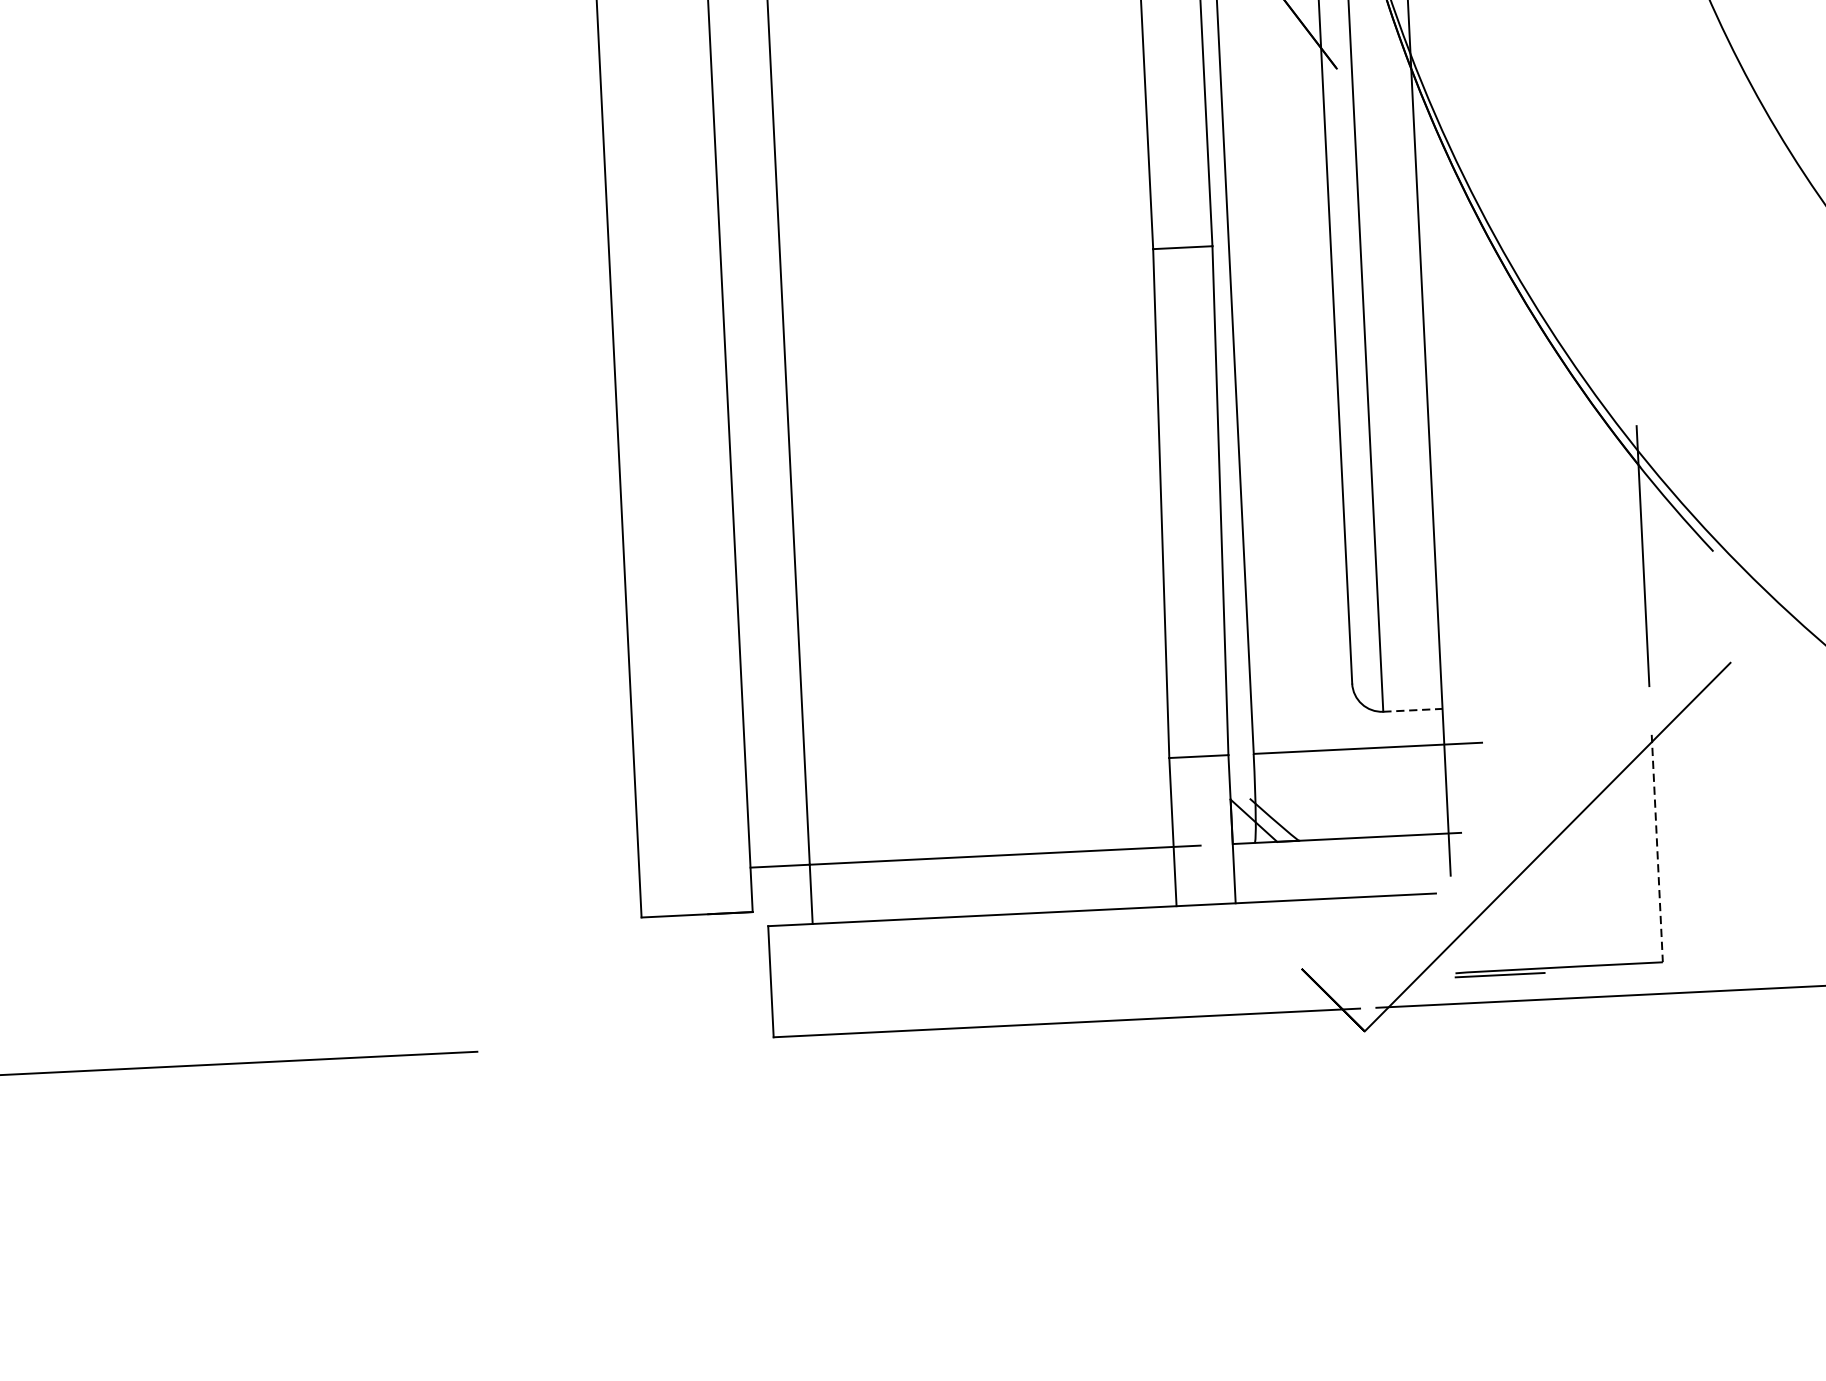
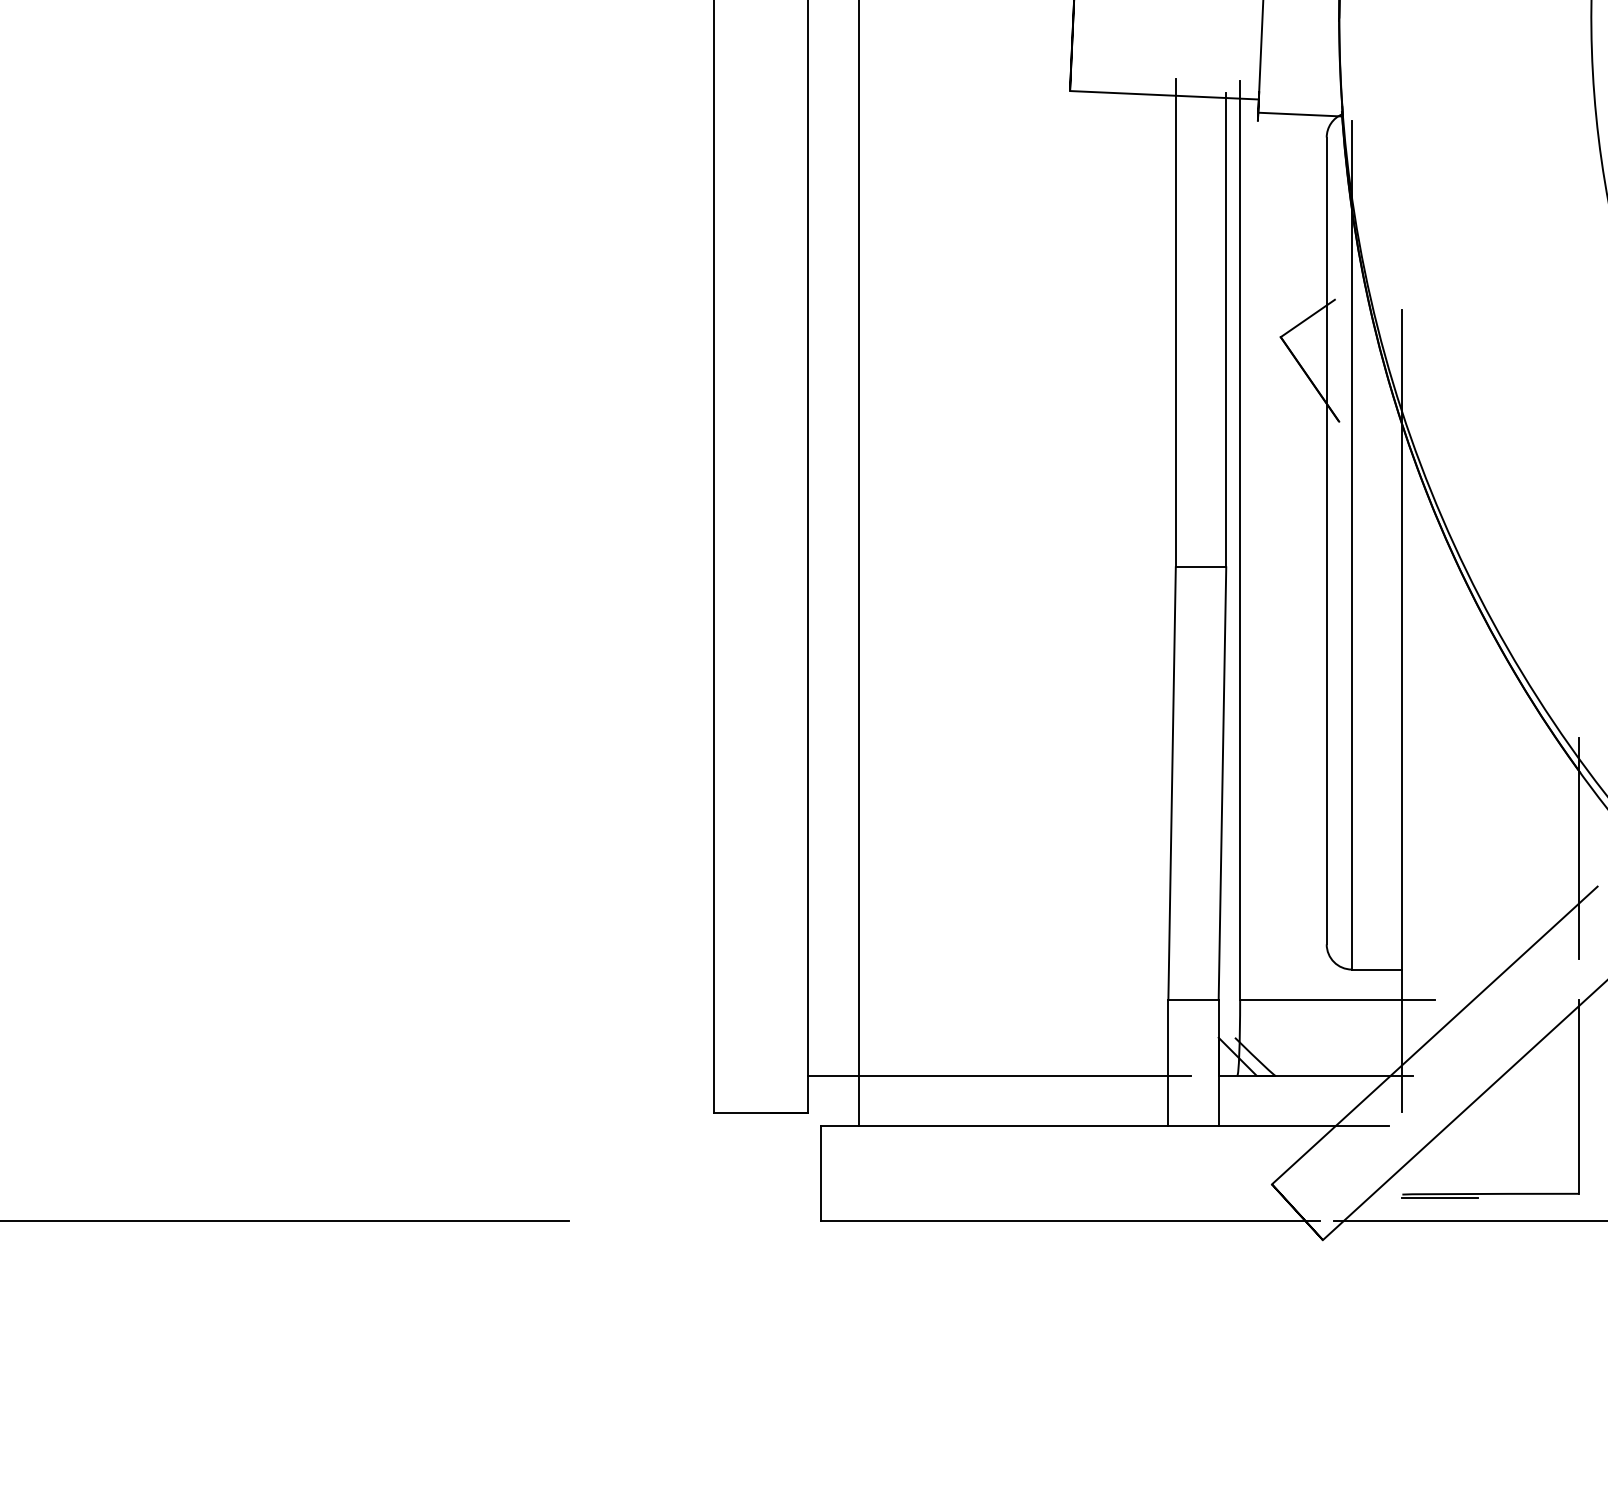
line: (1413, 710) -> (1377, 969), dashed -> solid
line: (1484, 784) -> (1434, 1035), added
line: (1656, 849) -> (1578, 1097), dashed -> solid

